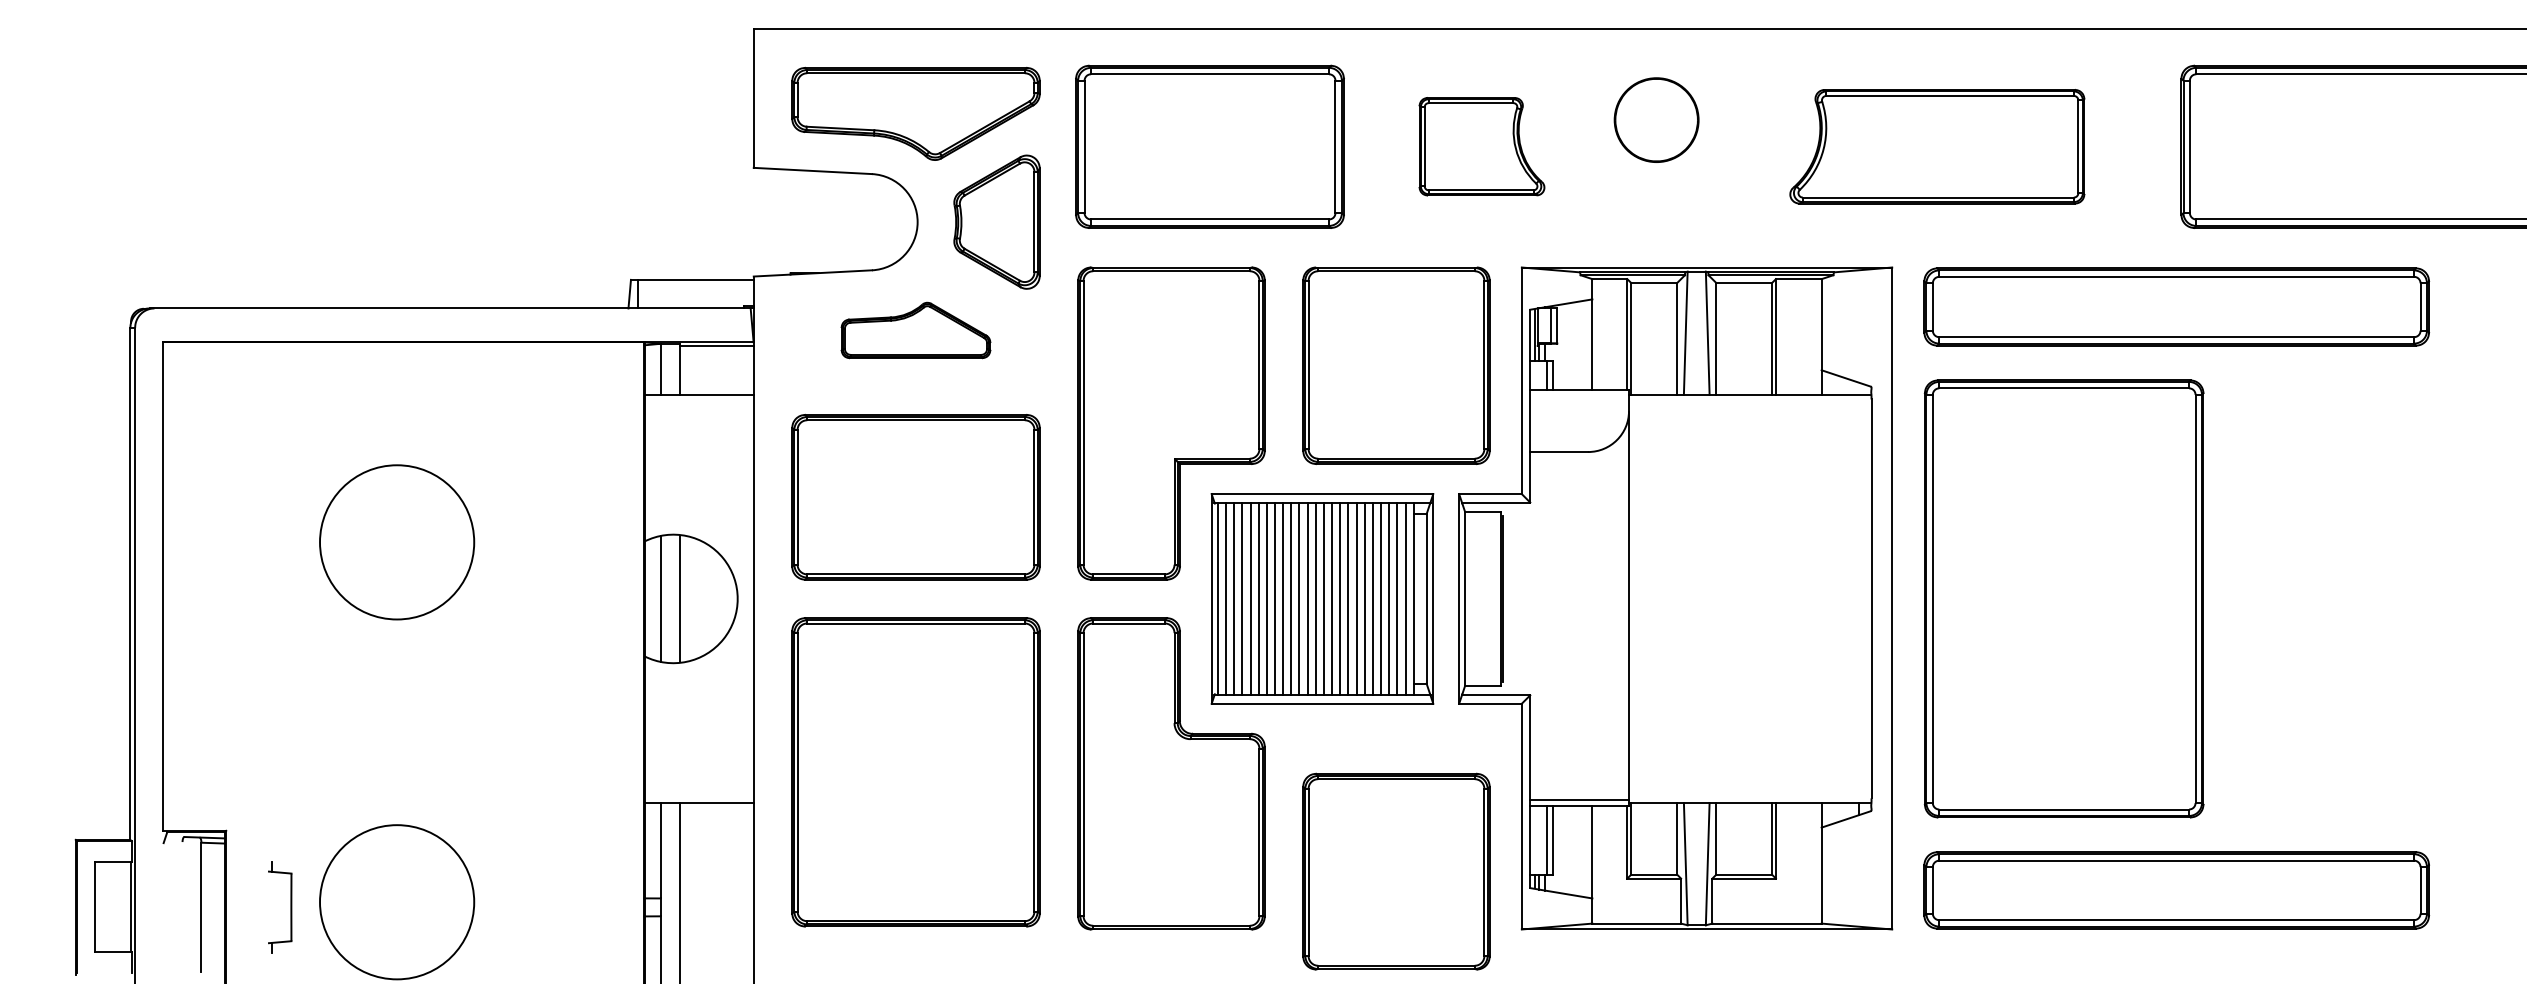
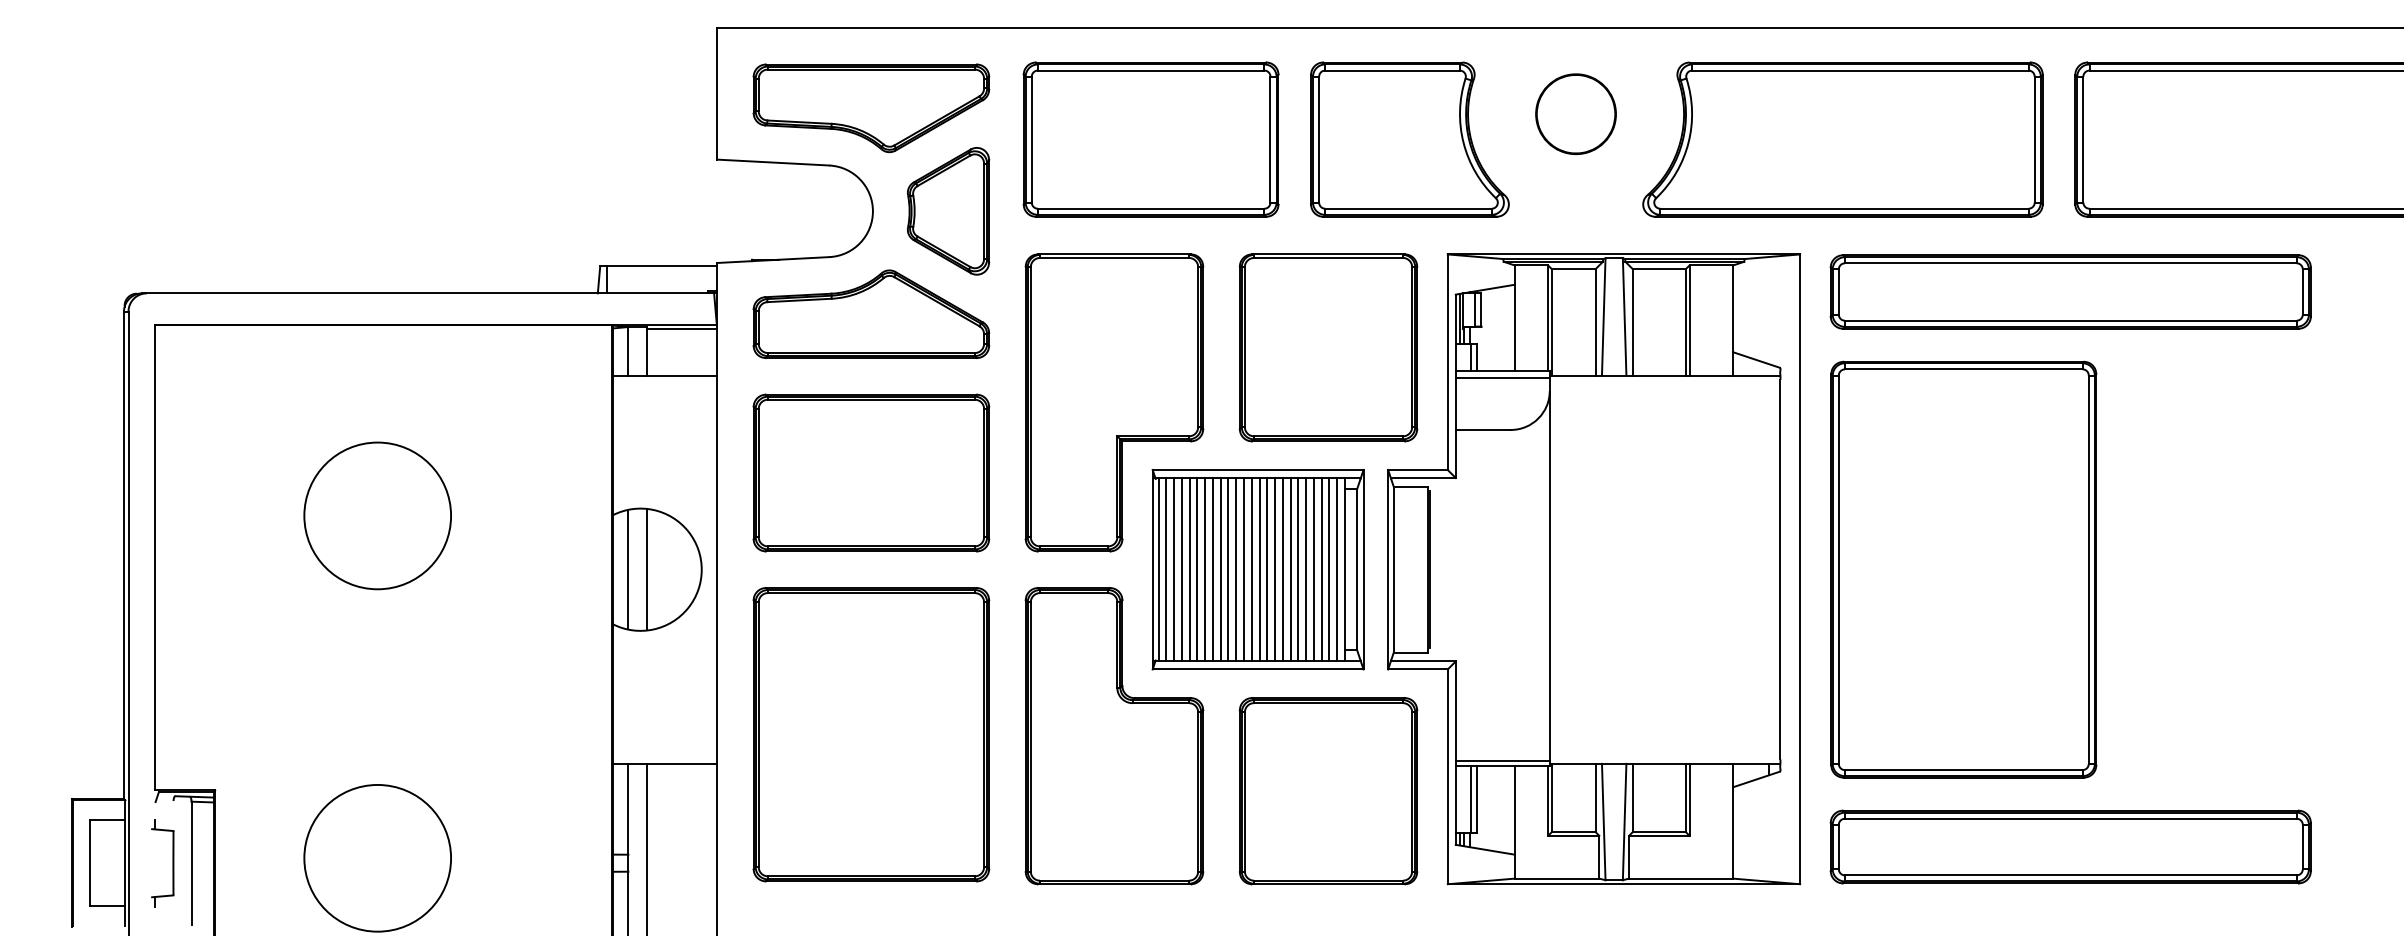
part: (1481, 146) -> (1409, 139), size x1.67
part: (1937, 146) -> (1843, 139), size x1.43
part: (915, 330) -> (870, 314), size x1.67
line: (1579, 397) -> (1502, 378), added
part: (1396, 871) -> (1328, 791), moved
part: (290, 907) -> (172, 863), moved

